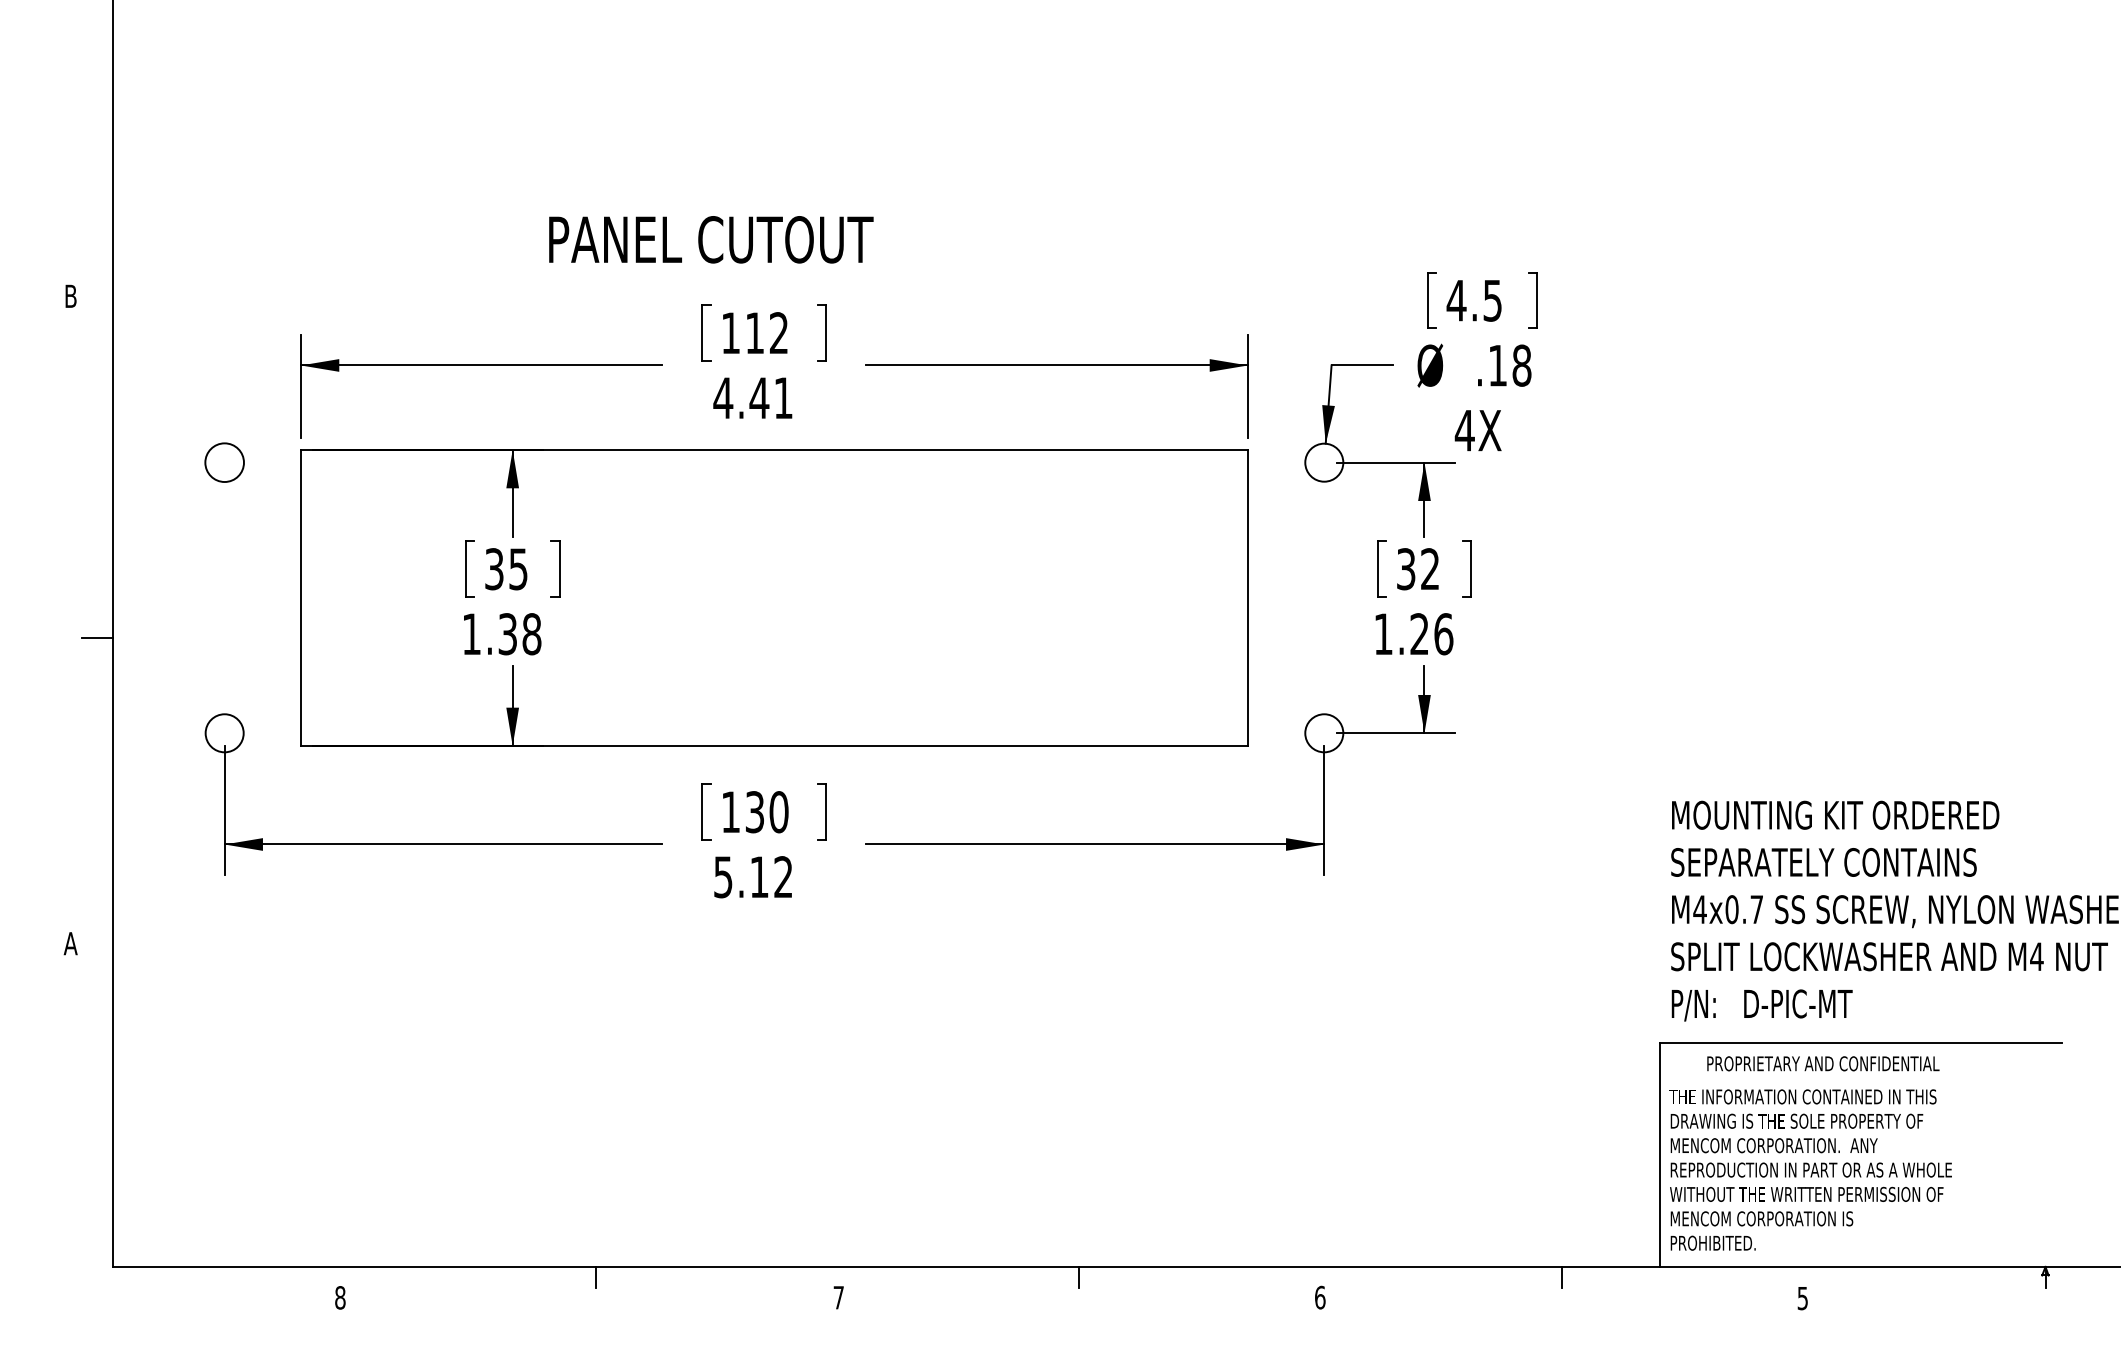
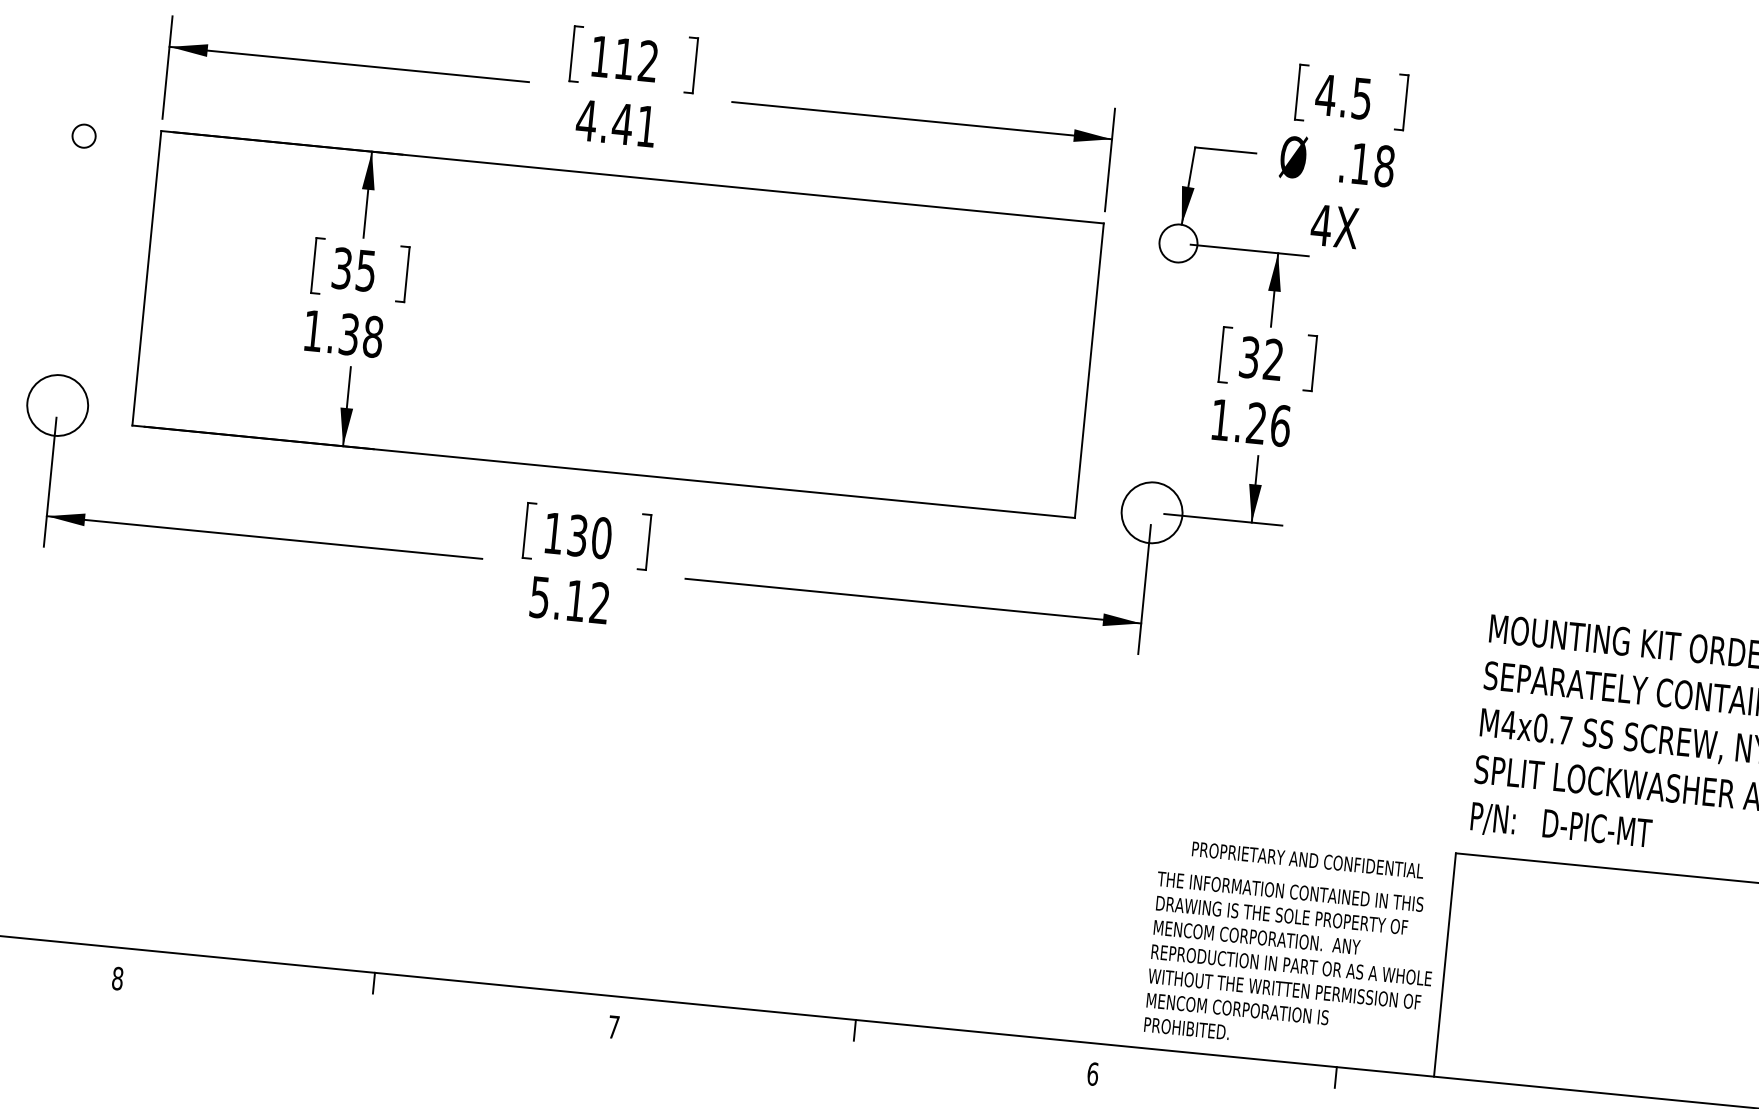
circle: (224, 462) -> (83, 135), size x0.6
circle: (224, 733) -> (57, 405), size x1.6
circle: (1324, 733) -> (1152, 513), size x1.6
text: (1823, 1063) -> (1308, 859), moved
text: (1810, 1169) -> (1290, 964), moved

